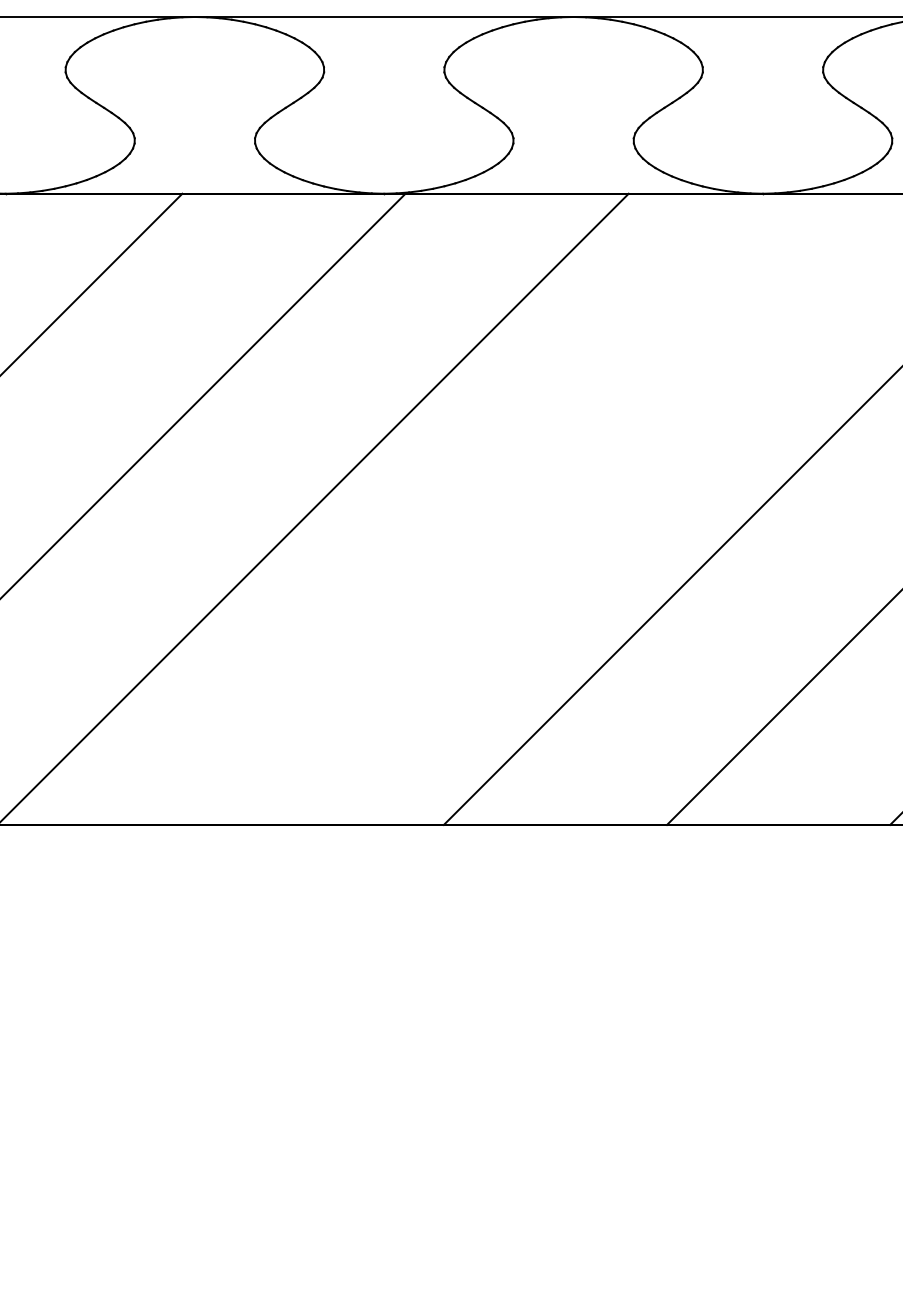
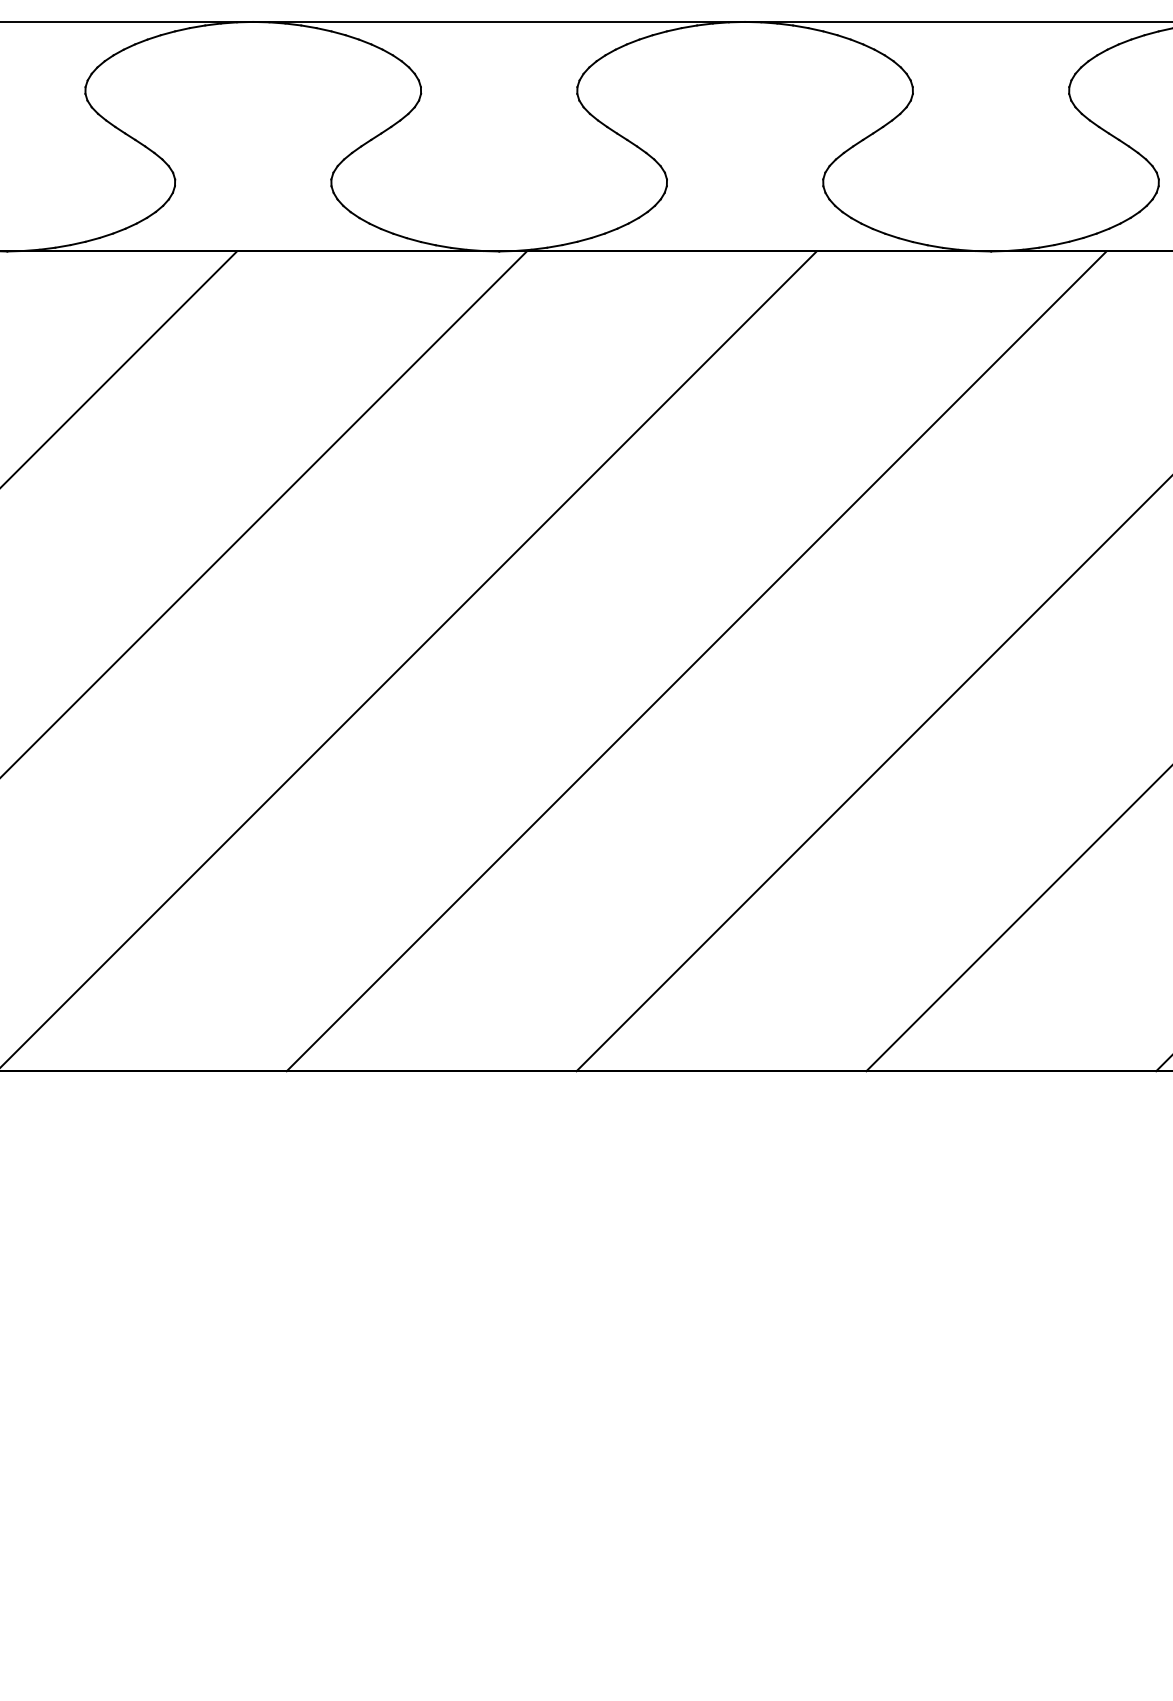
line: (536, 509) -> (696, 661), added

